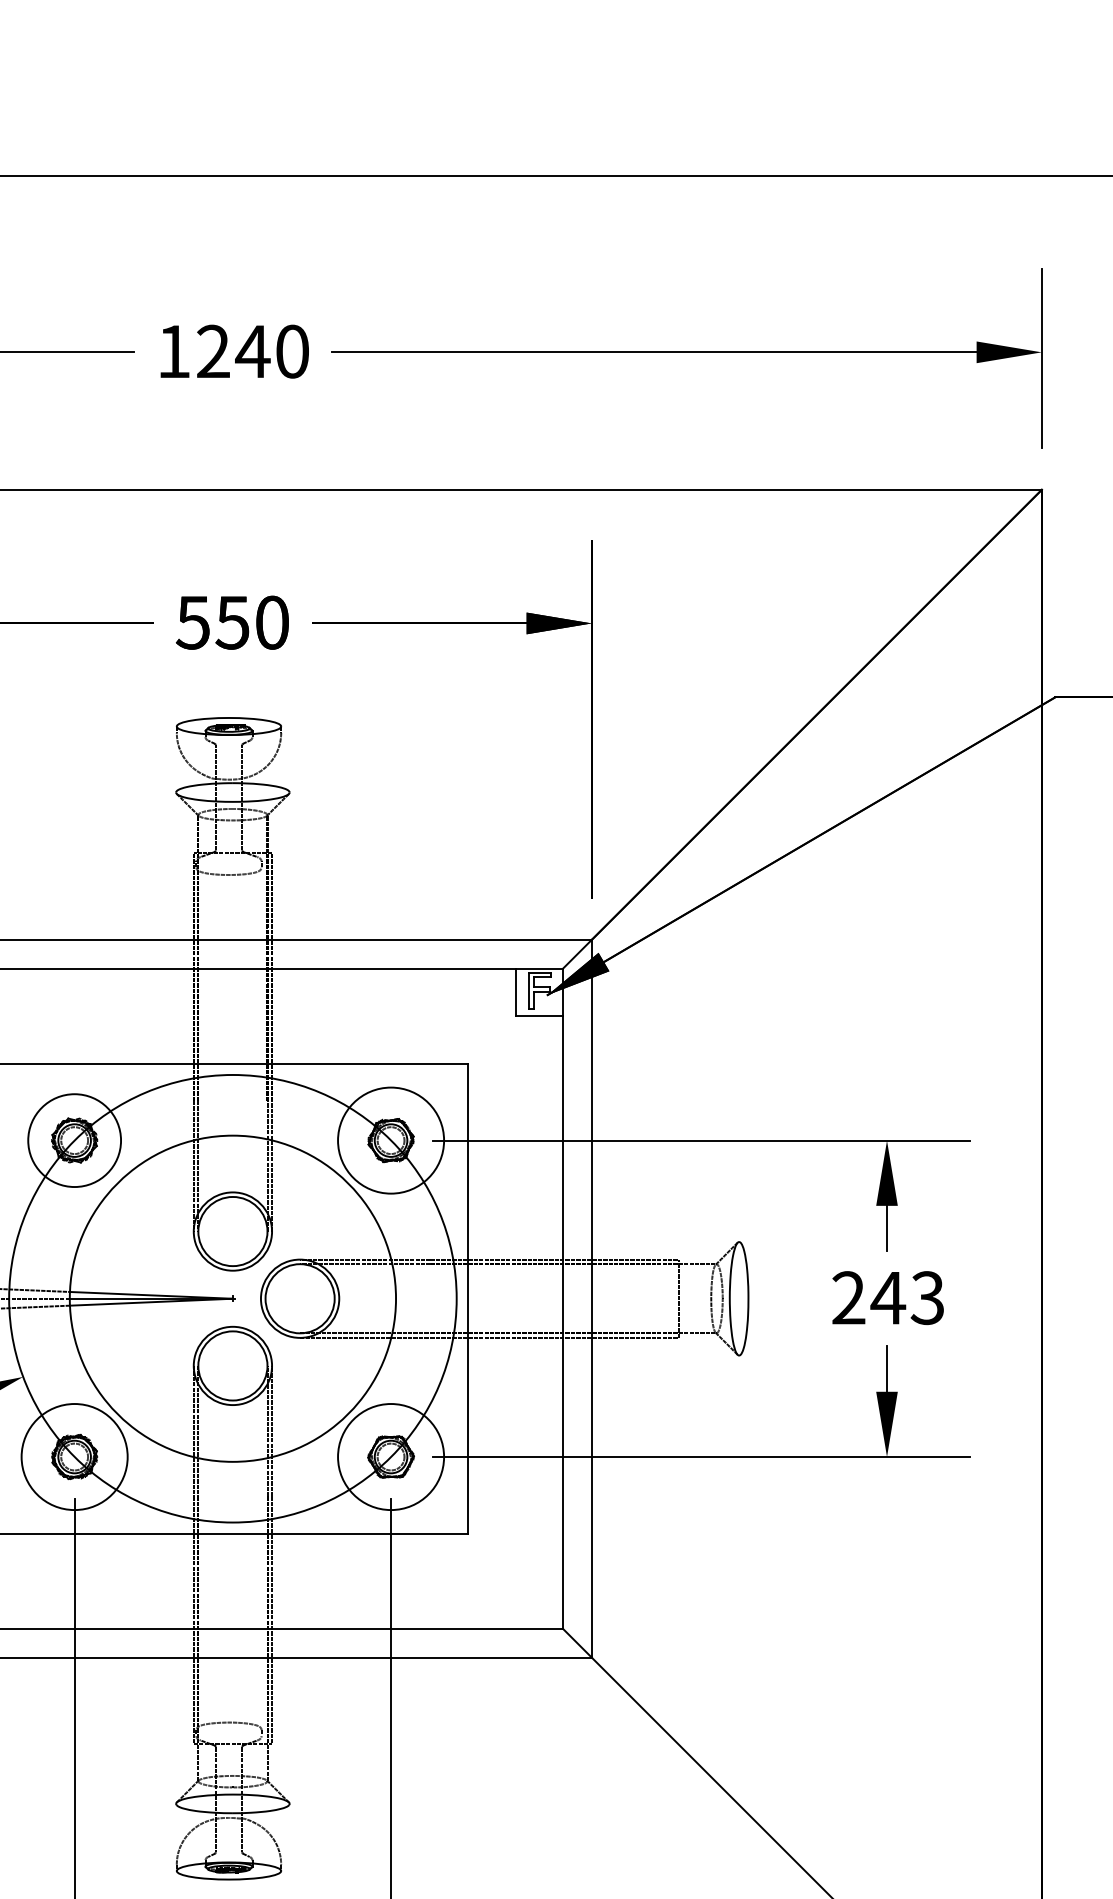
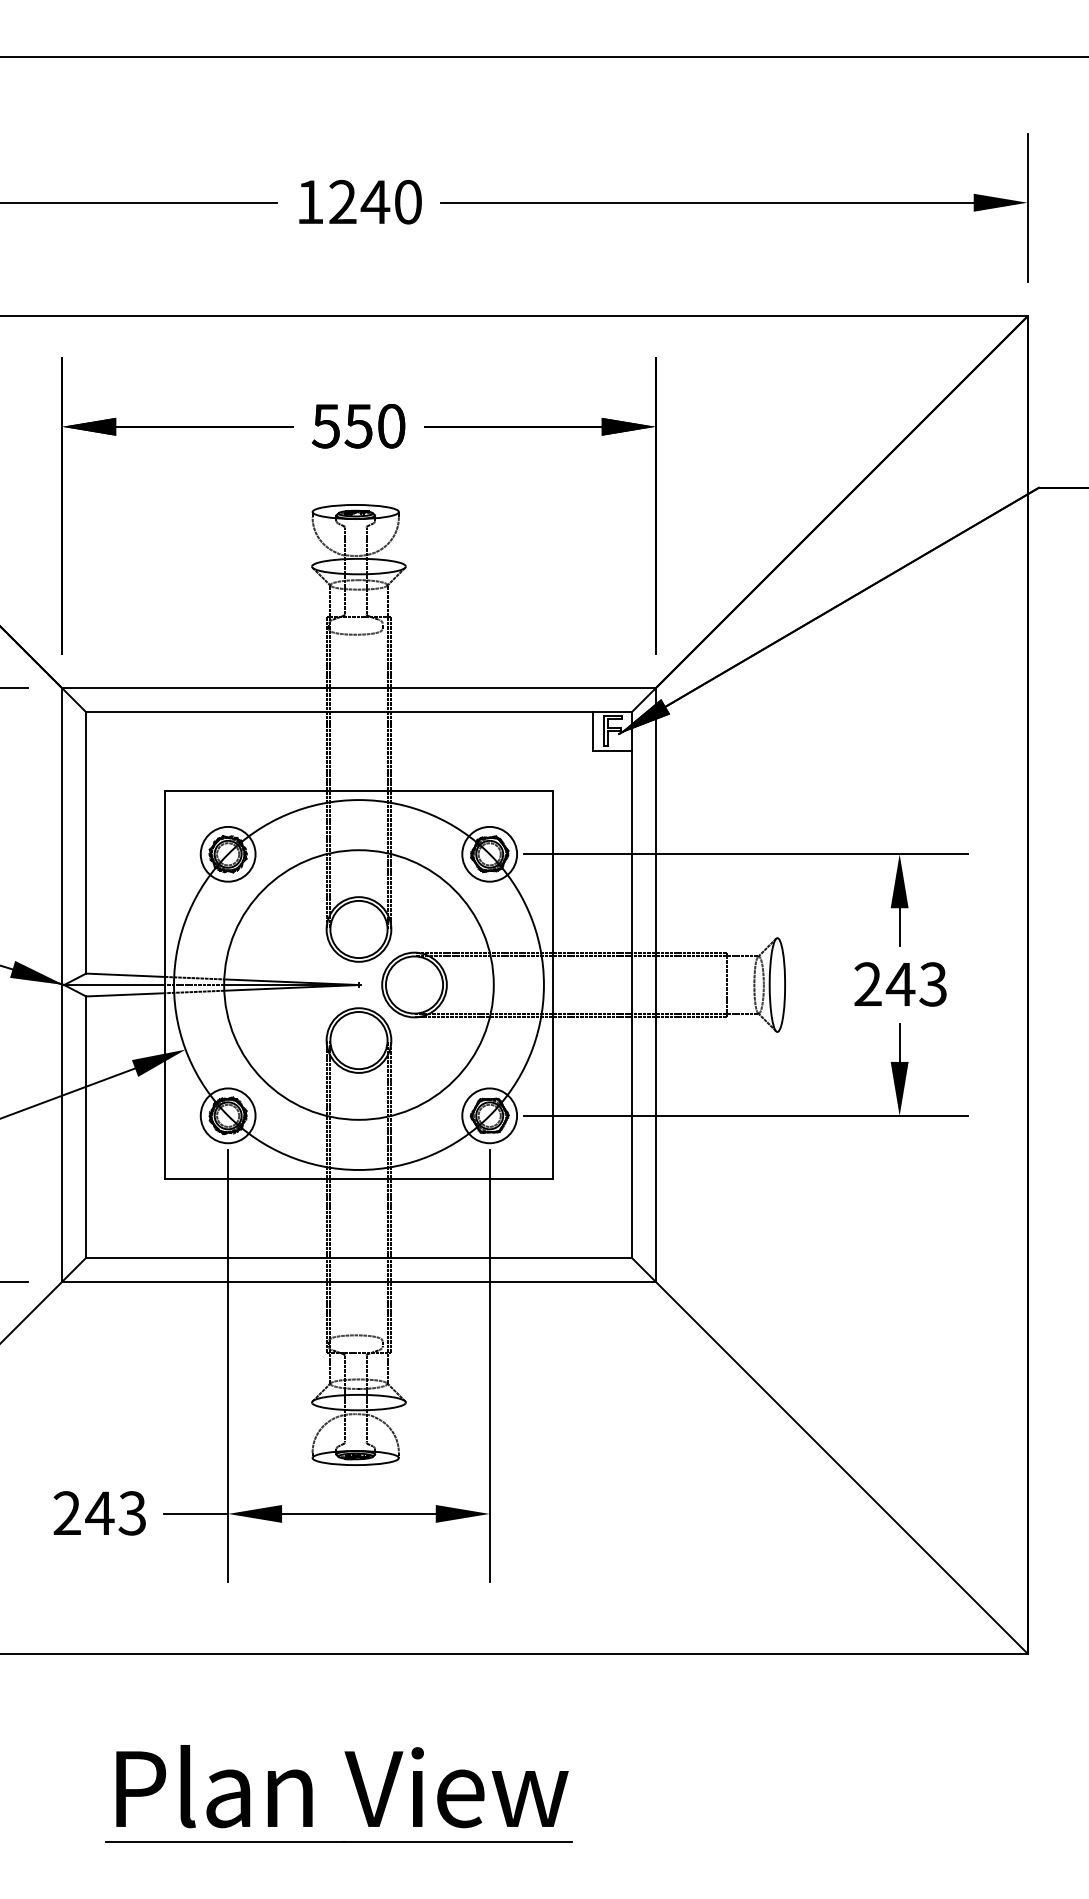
circle: (73, 1139) -> (227, 853), size x0.71
circle: (390, 1139) -> (489, 853), size x0.62
circle: (73, 1456) -> (227, 1115), size x0.62
circle: (390, 1456) -> (489, 1115), size x0.62

